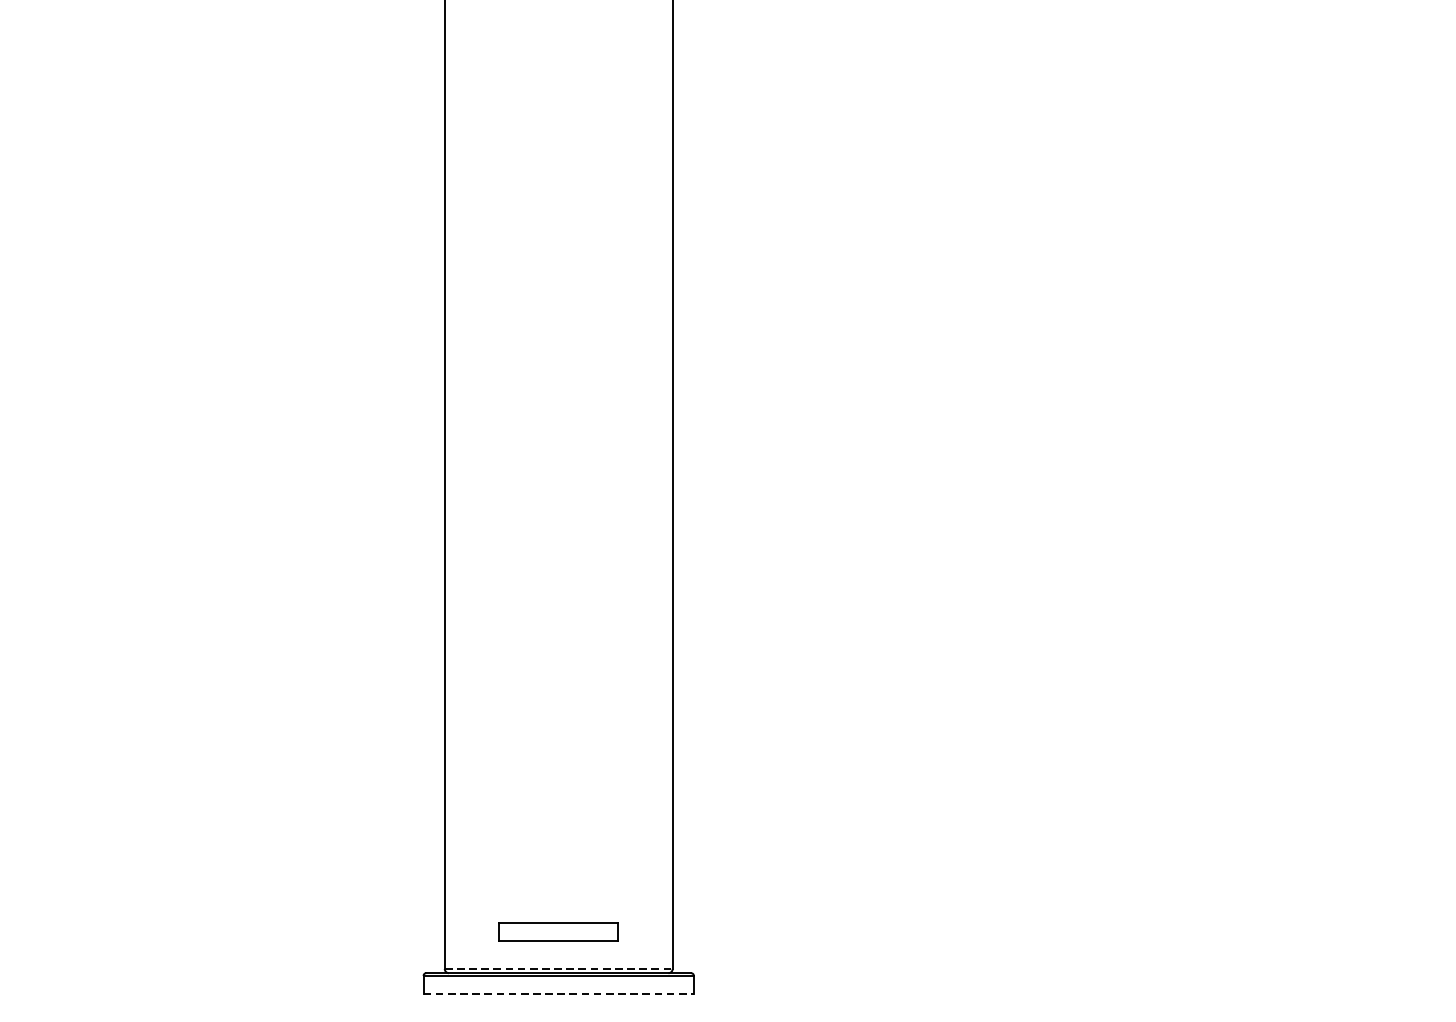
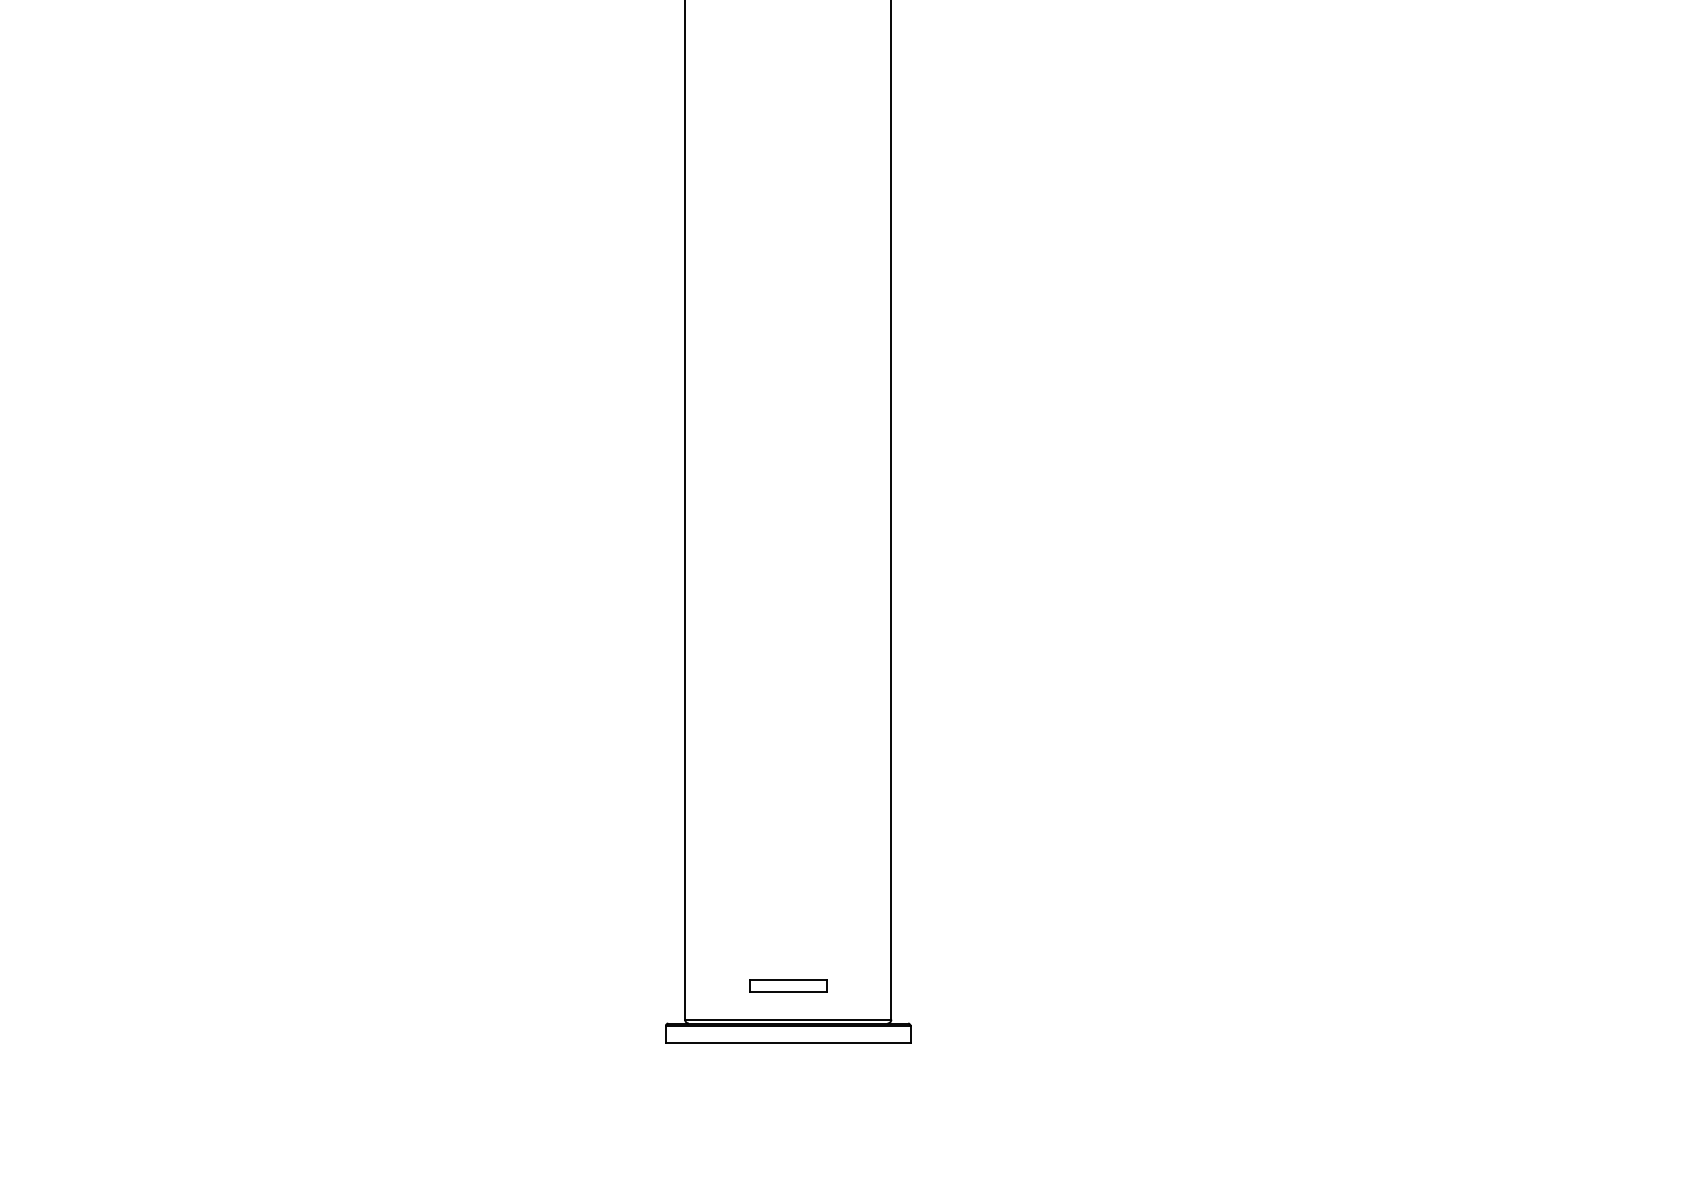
part: (559, 931) -> (788, 985), size x0.71
line: (559, 968) -> (788, 1019), dashed -> solid
line: (559, 994) -> (788, 1042), dashed -> solid

